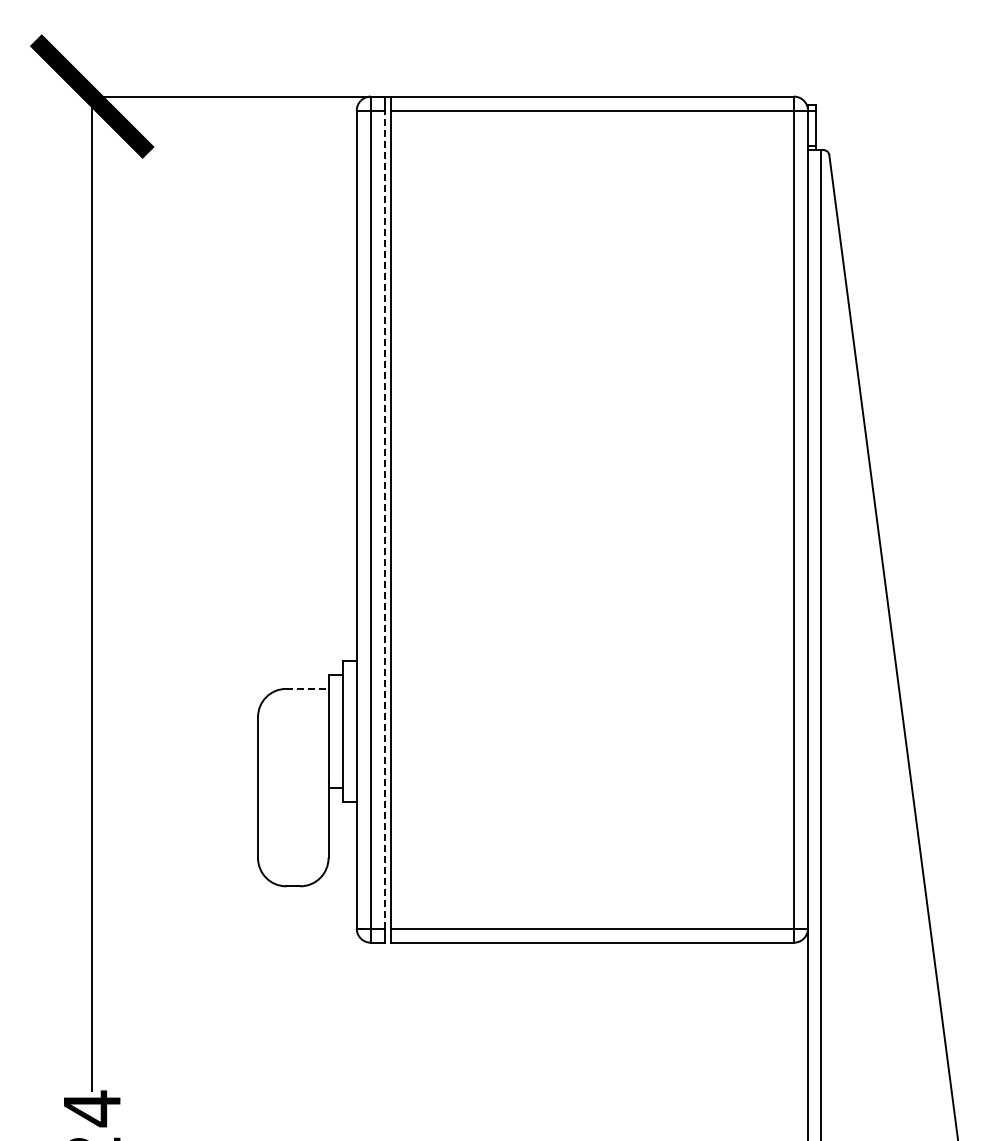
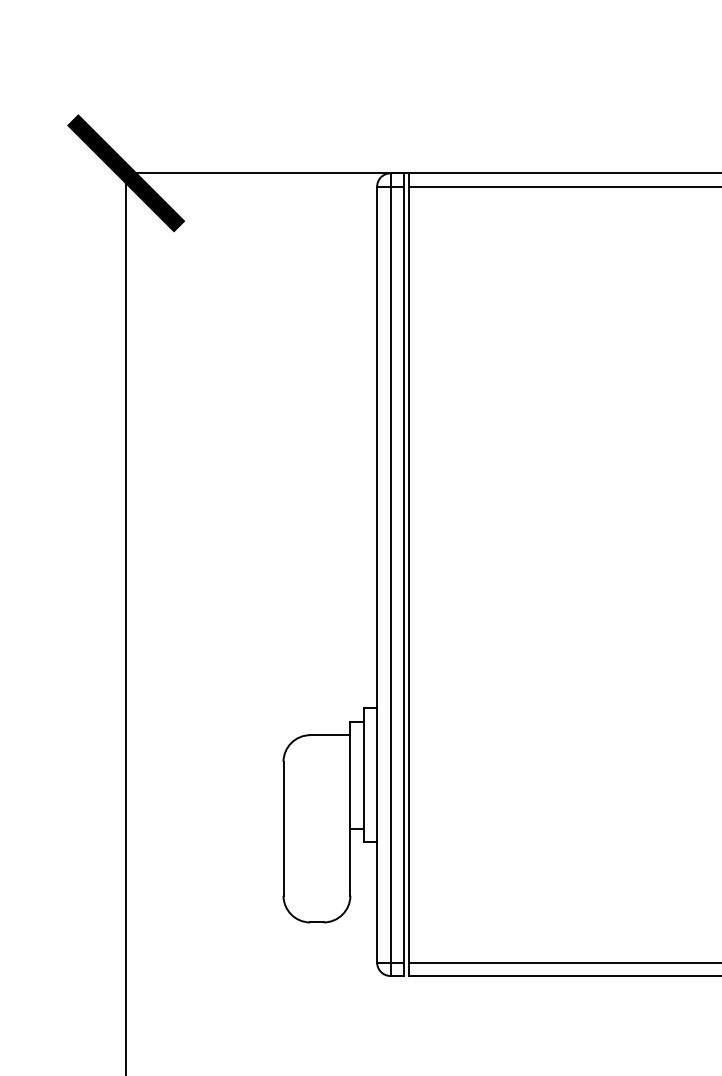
line: (384, 519) -> (403, 574), dashed -> solid
line: (307, 688) -> (330, 734), dashed -> solid

